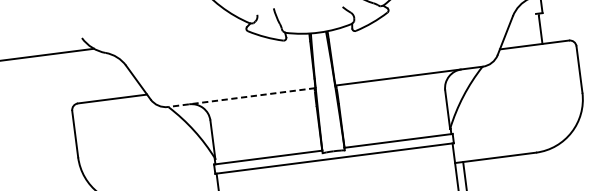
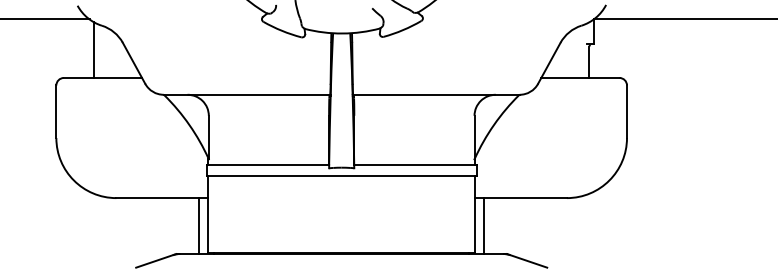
line: (100, 74) -> (93, 49), added
line: (241, 97) -> (246, 94), dashed -> solid

